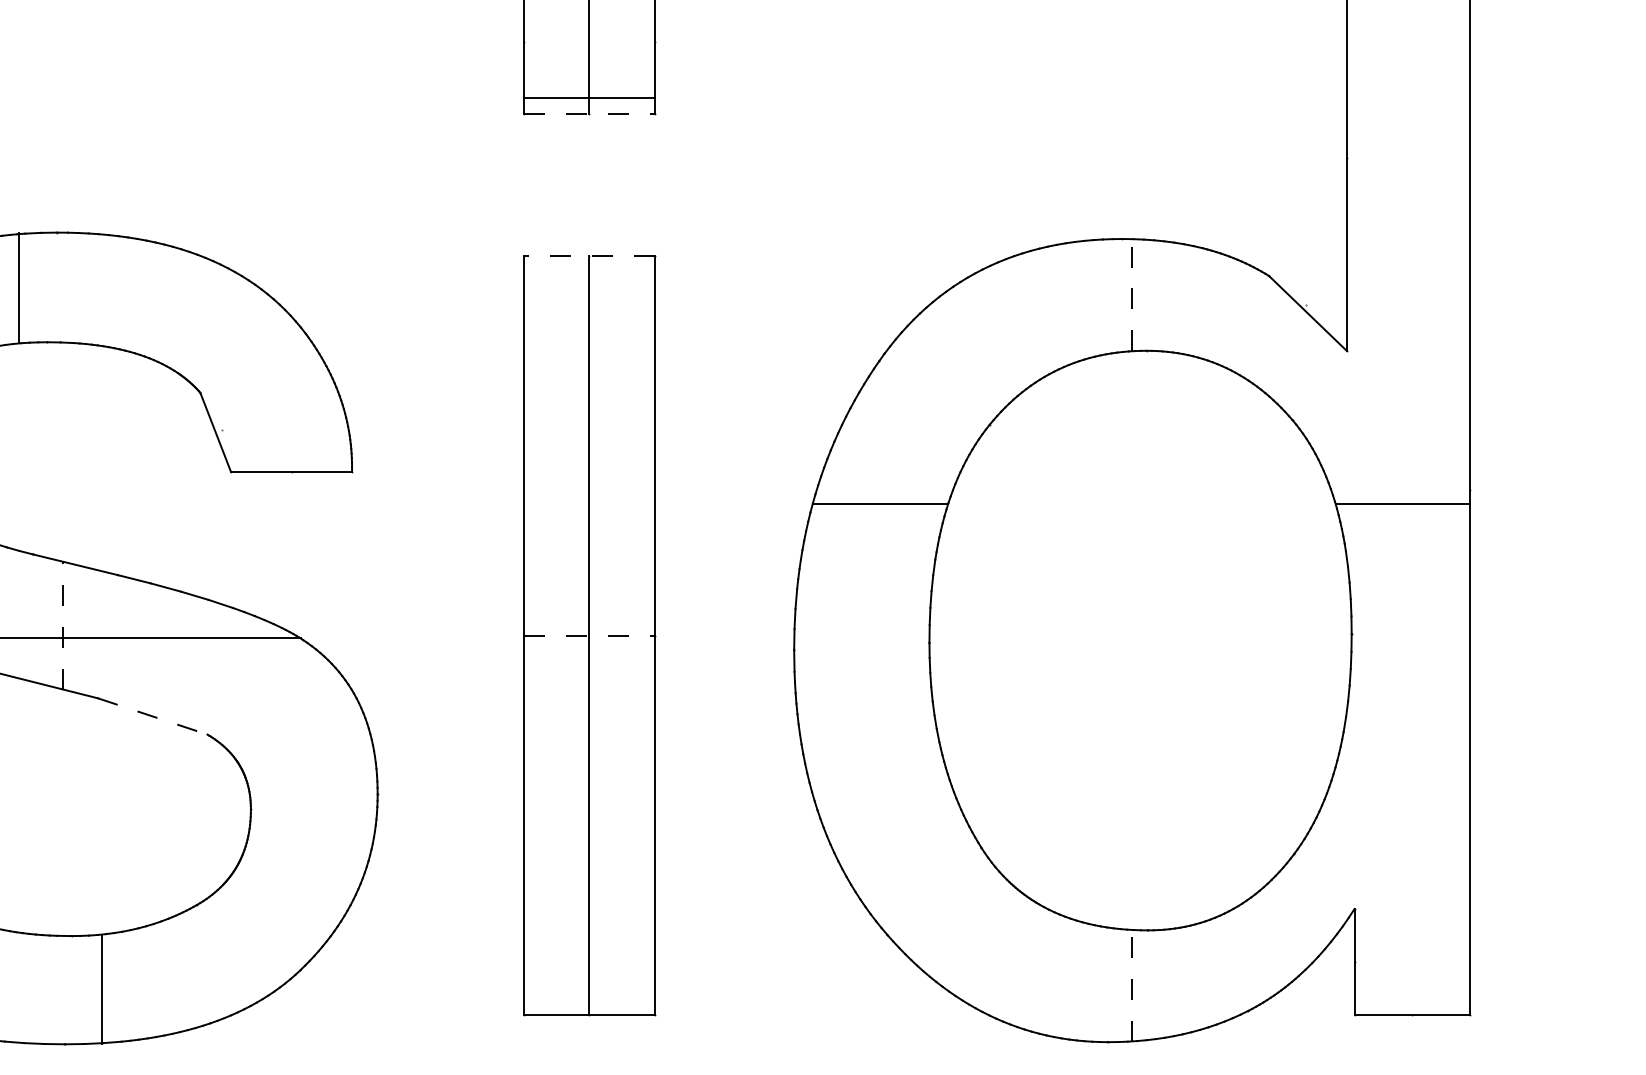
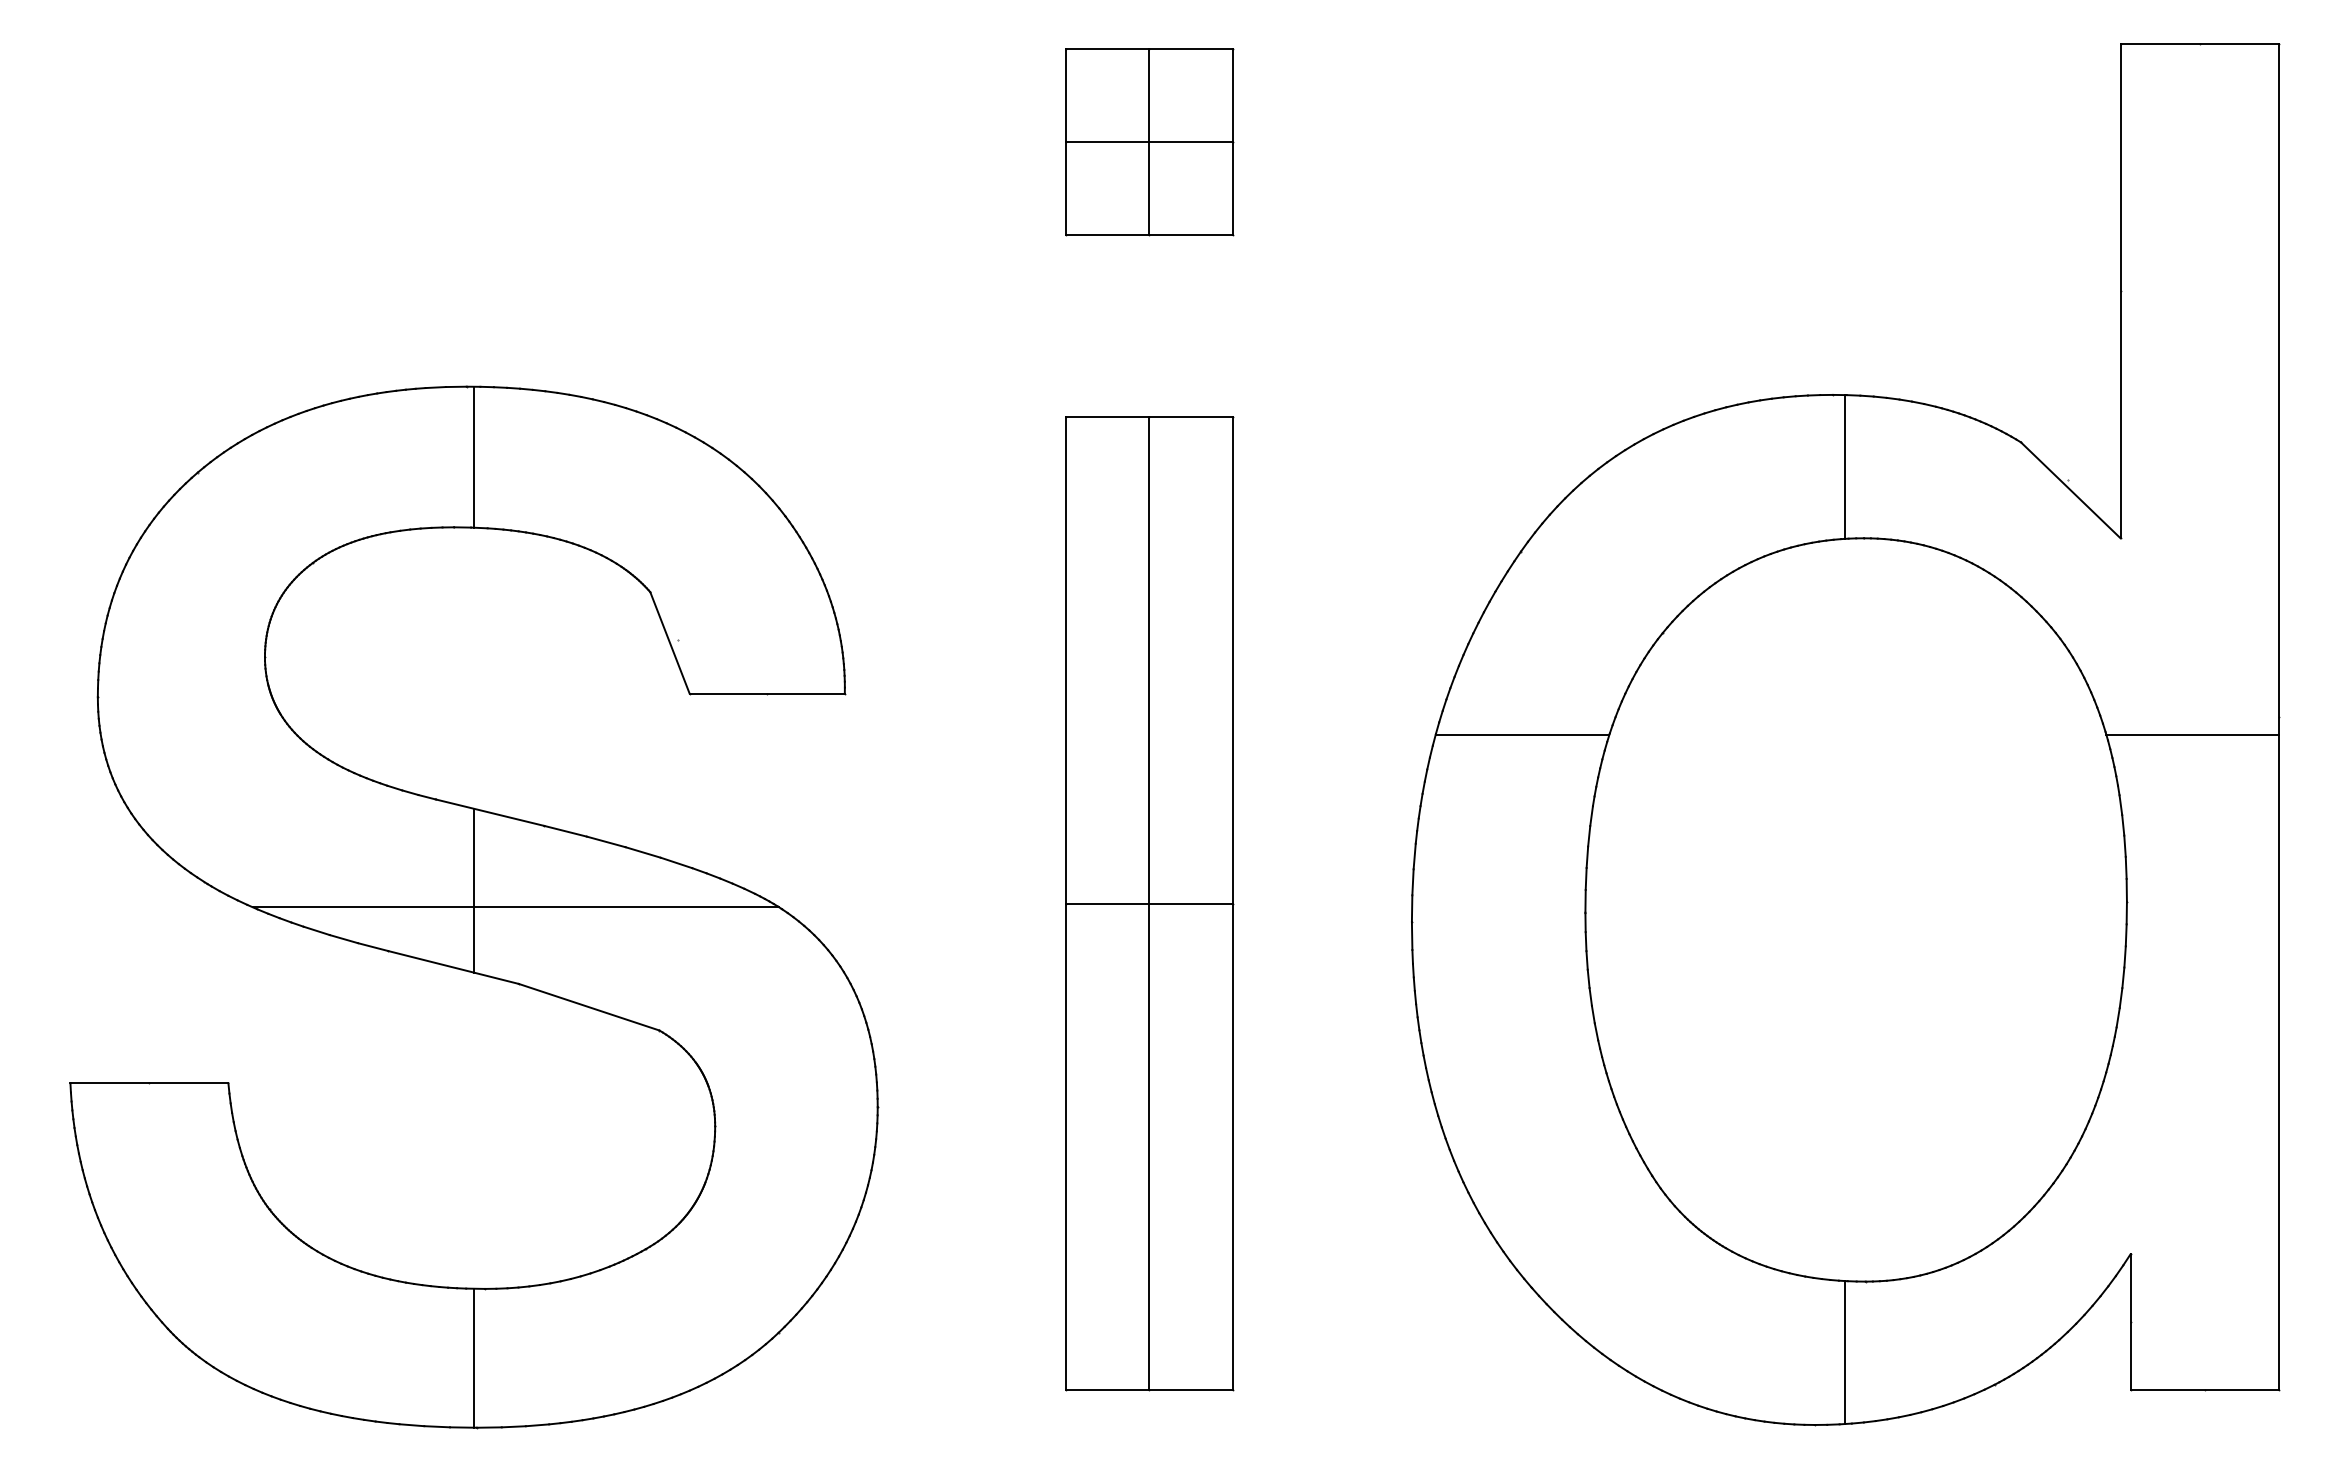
line: (588, 97) -> (1148, 141), moved
line: (589, 114) -> (1149, 235), dashed -> solid
line: (589, 255) -> (1149, 416), dashed -> solid
line: (18, 287) -> (474, 456), moved
line: (1132, 294) -> (1845, 466), dashed -> solid
line: (63, 625) -> (474, 890), dashed -> solid
line: (589, 635) -> (1149, 903), dashed -> solid
line: (152, 716) -> (589, 1007), dashed -> solid
line: (1132, 985) -> (1845, 1352), dashed -> solid
line: (102, 989) -> (474, 1357), moved

